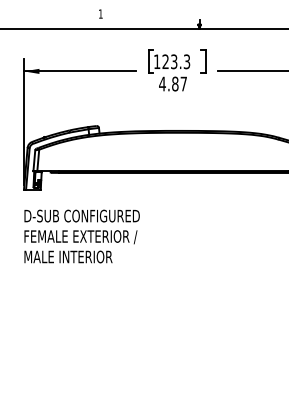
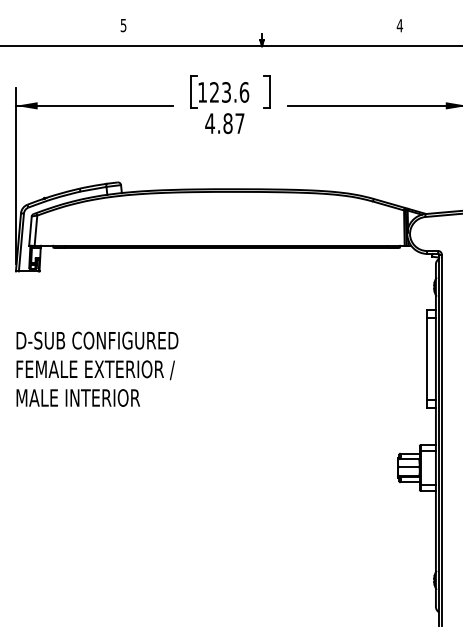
text: (100, 14) -> (123, 25), 1 -> 5
text: (187, 61) -> (244, 92), 123.3 -> 123.6
text: (82, 235) -> (97, 368), moved

